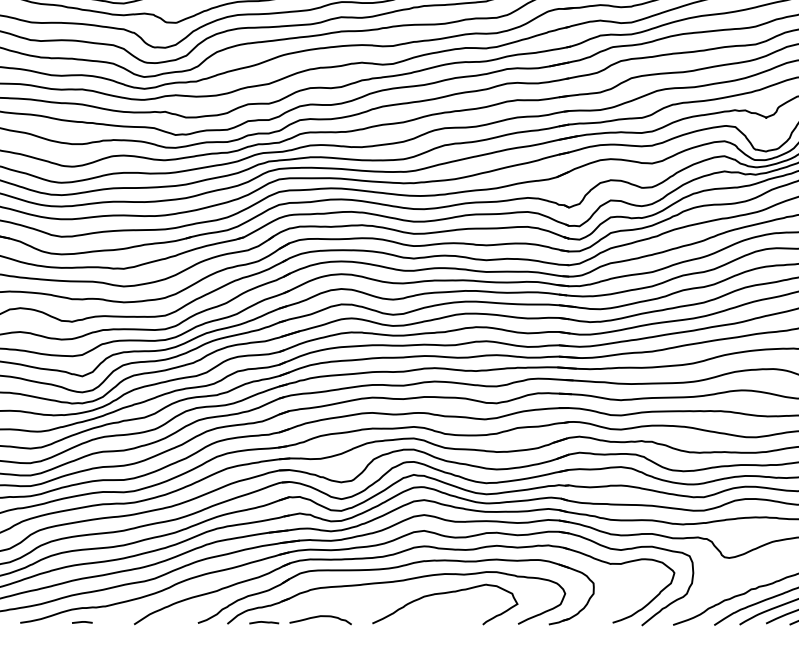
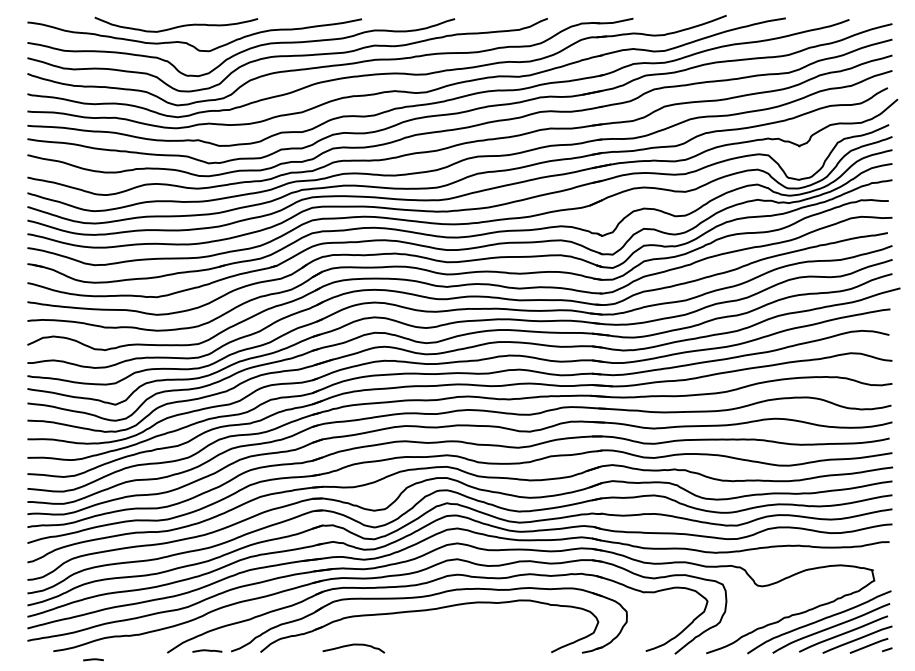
curve: (445, 594) -> (478, 622), removed
line: (82, 622) -> (93, 659), moved
line: (264, 622) -> (207, 650), moved

